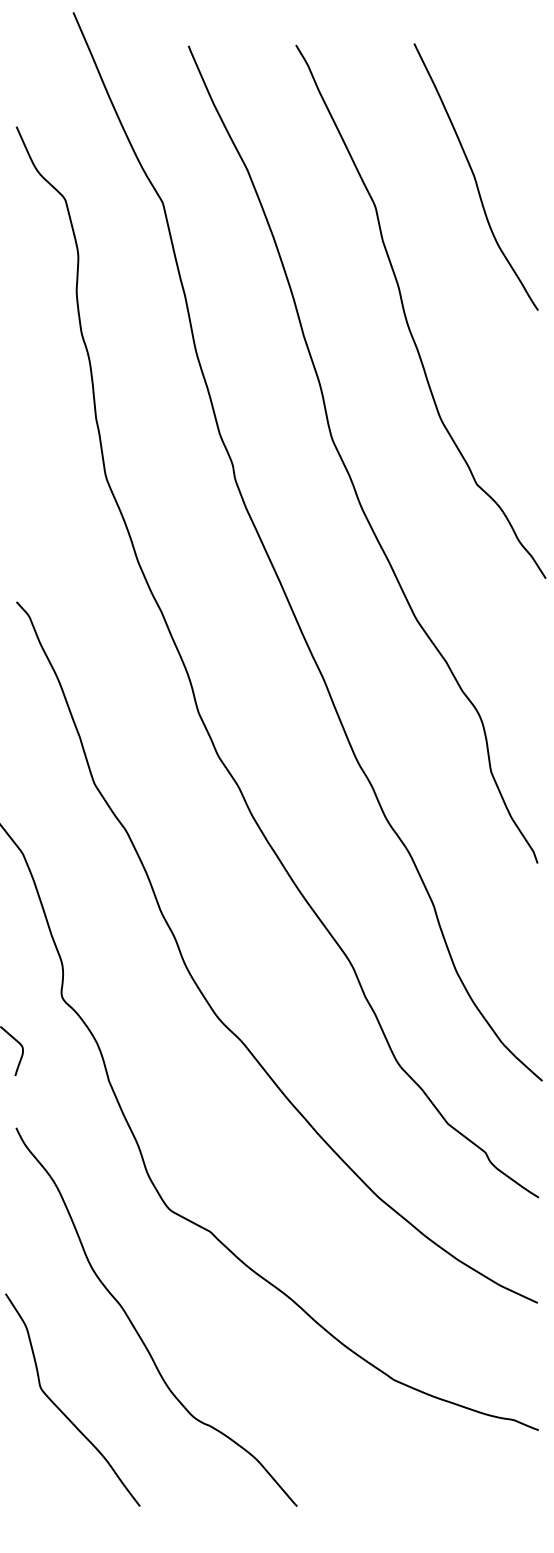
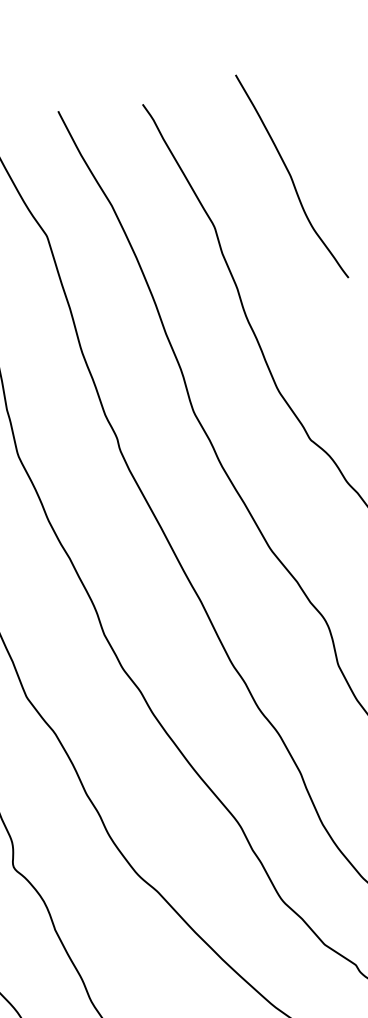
curve: (475, 176) -> (291, 176), moved

